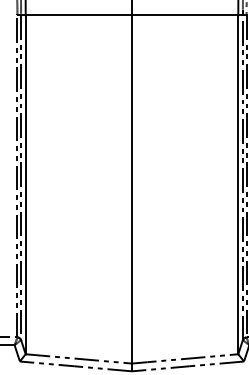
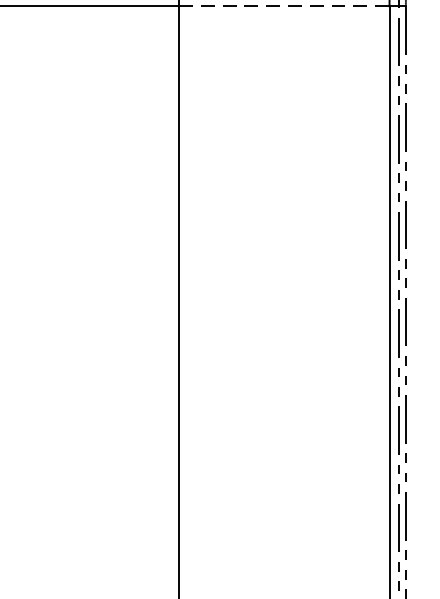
line: (185, 15) -> (285, 6), solid -> dashed

